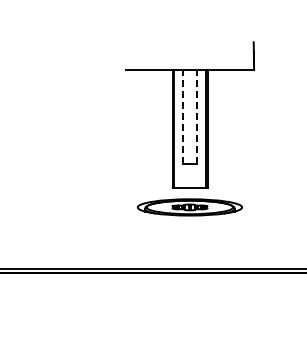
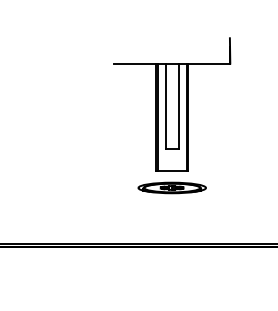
line: (183, 117) -> (166, 106), dashed -> solid
line: (197, 117) -> (178, 106), dashed -> solid
part: (190, 206) -> (172, 187), size x0.71

